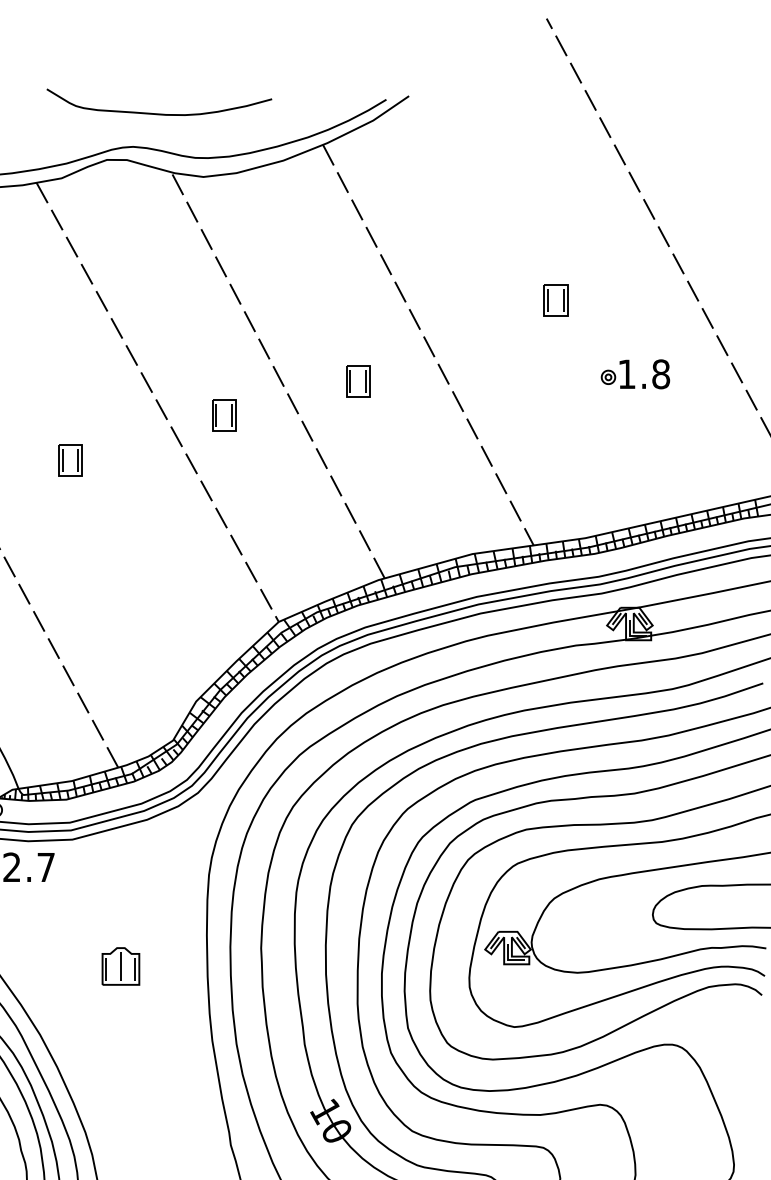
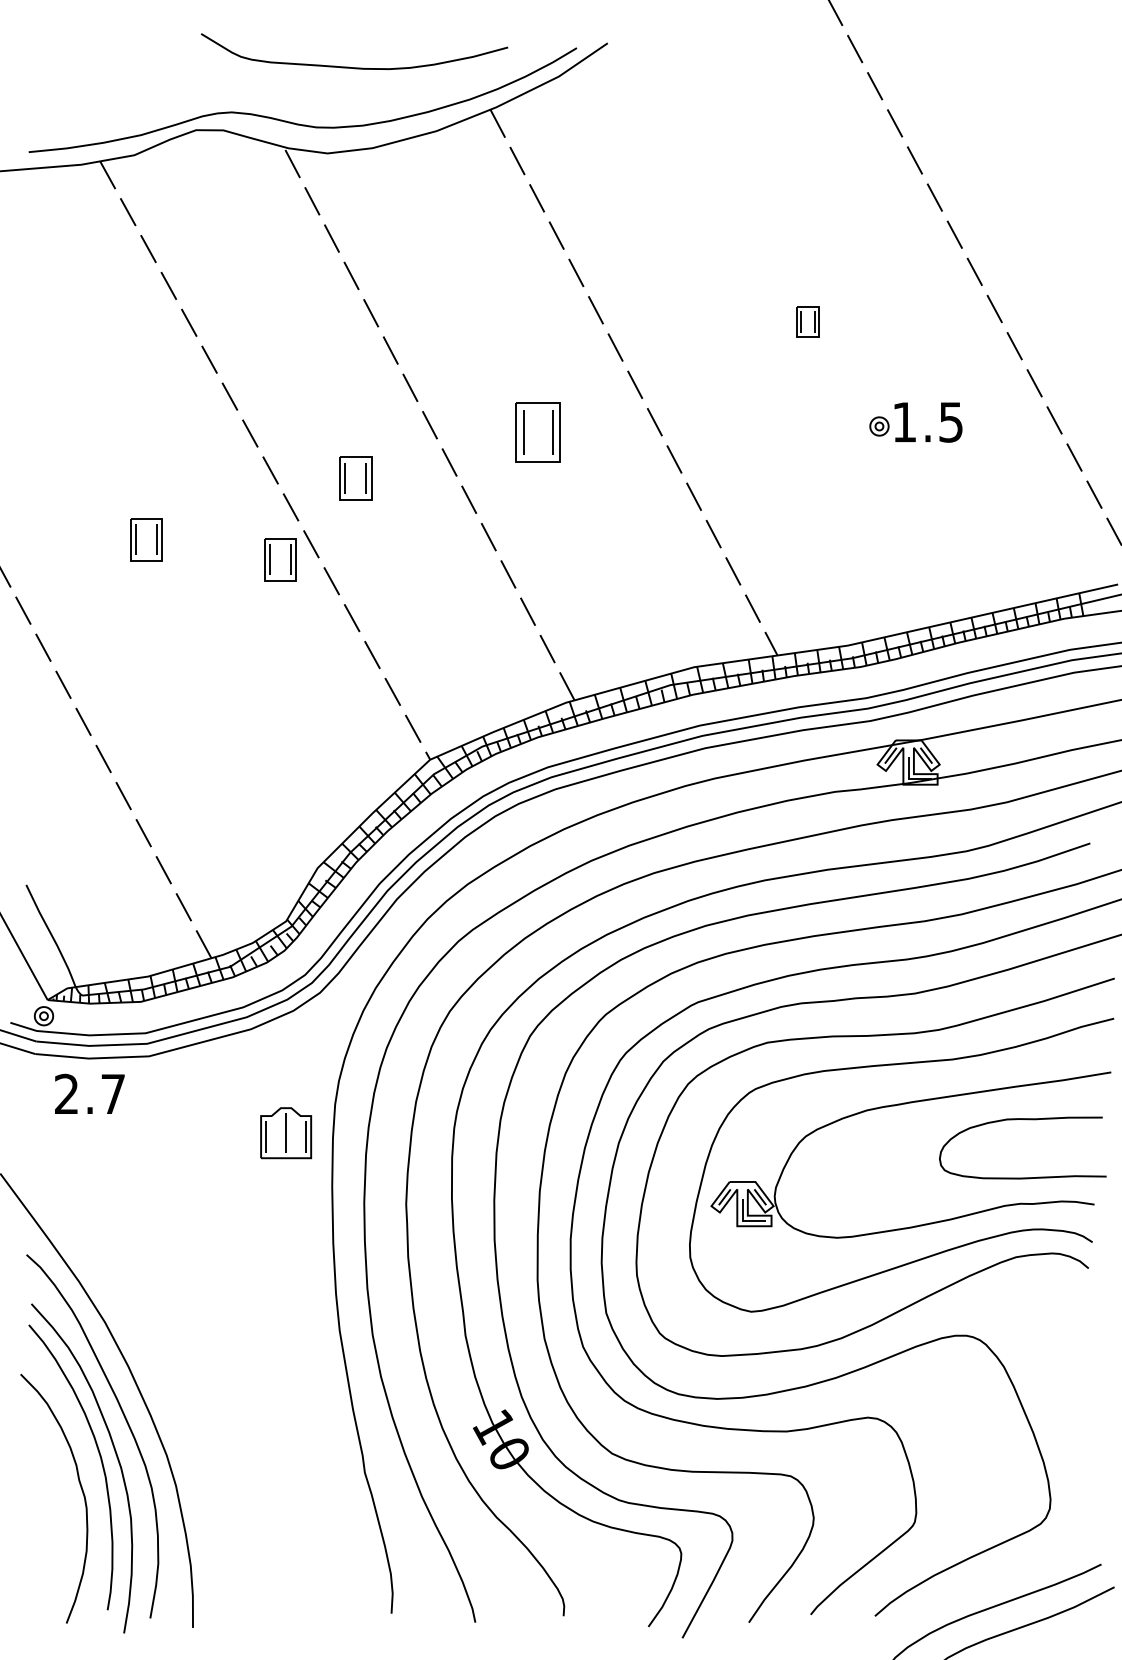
curve: (155, 113) -> (349, 66), moved
part: (555, 300) -> (807, 321), size x0.7
text: (661, 373) -> (951, 421), 1.8 -> 1.5
part: (358, 381) -> (538, 432), size x1.4
part: (168, 474) -> (280, 559), added
part: (121, 966) -> (286, 1133), moved

